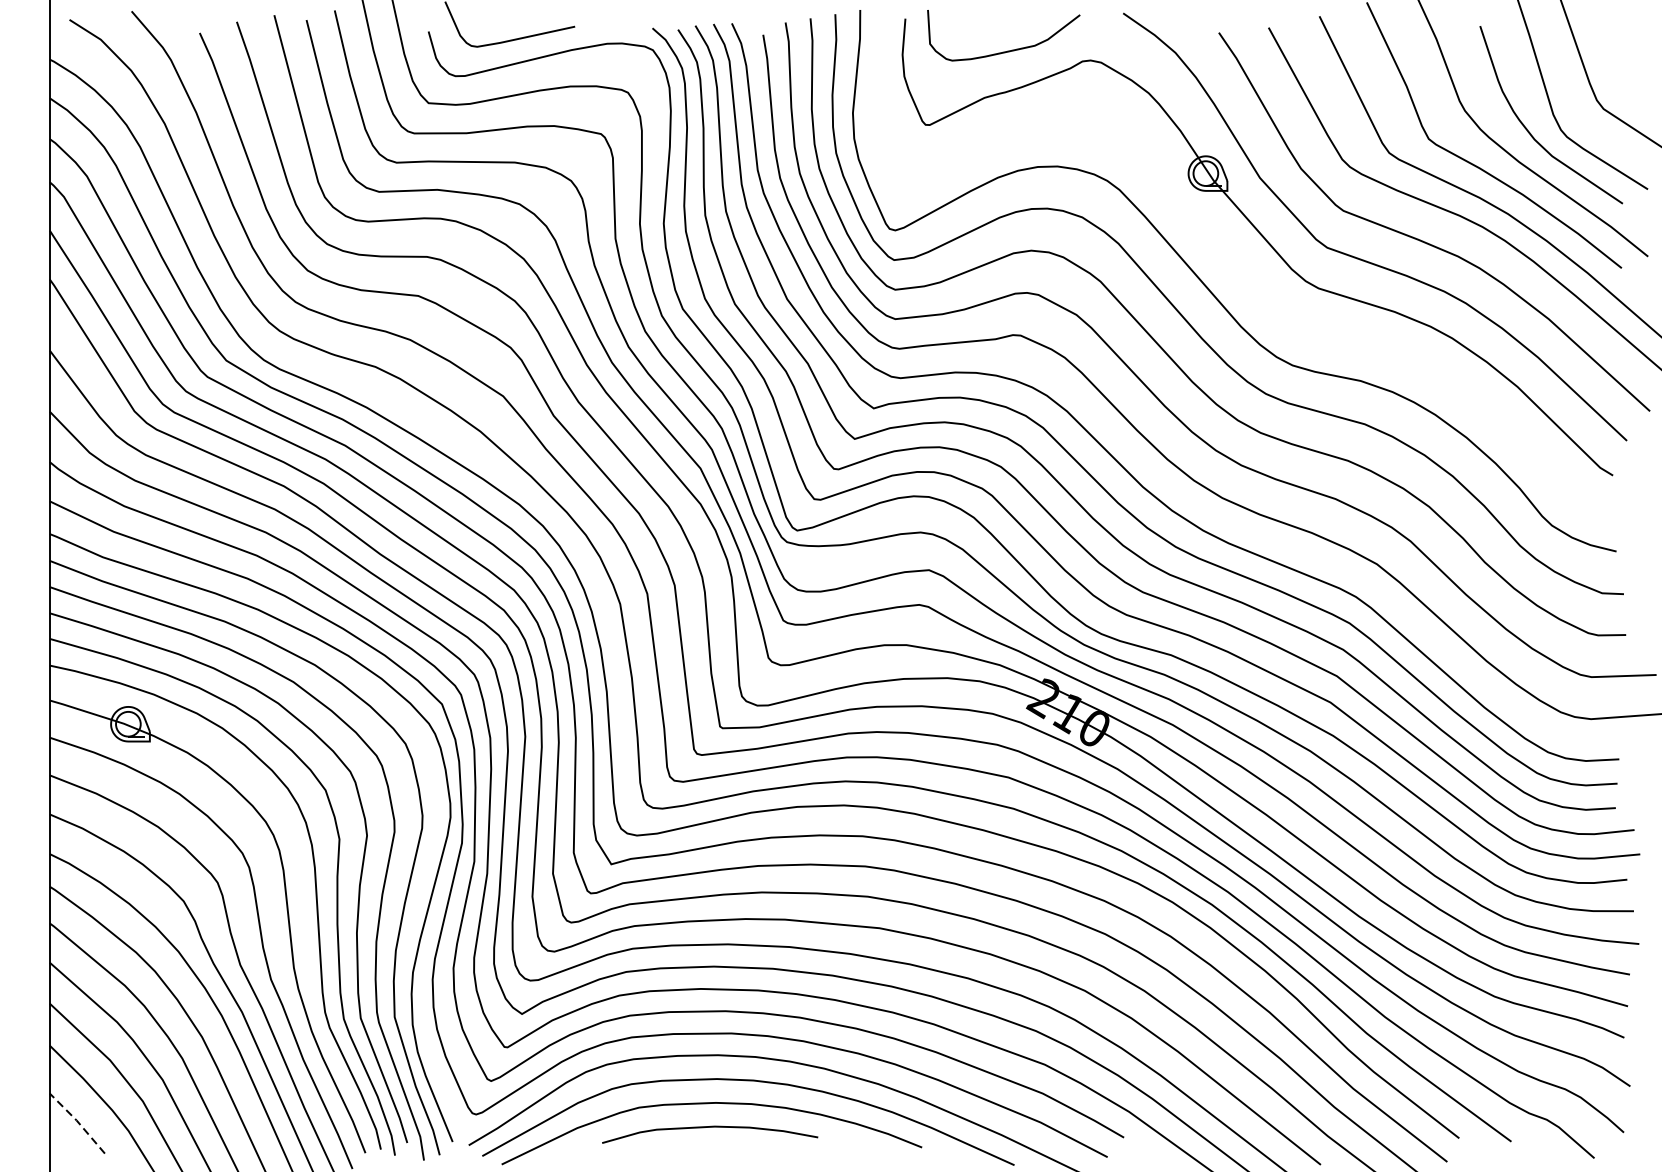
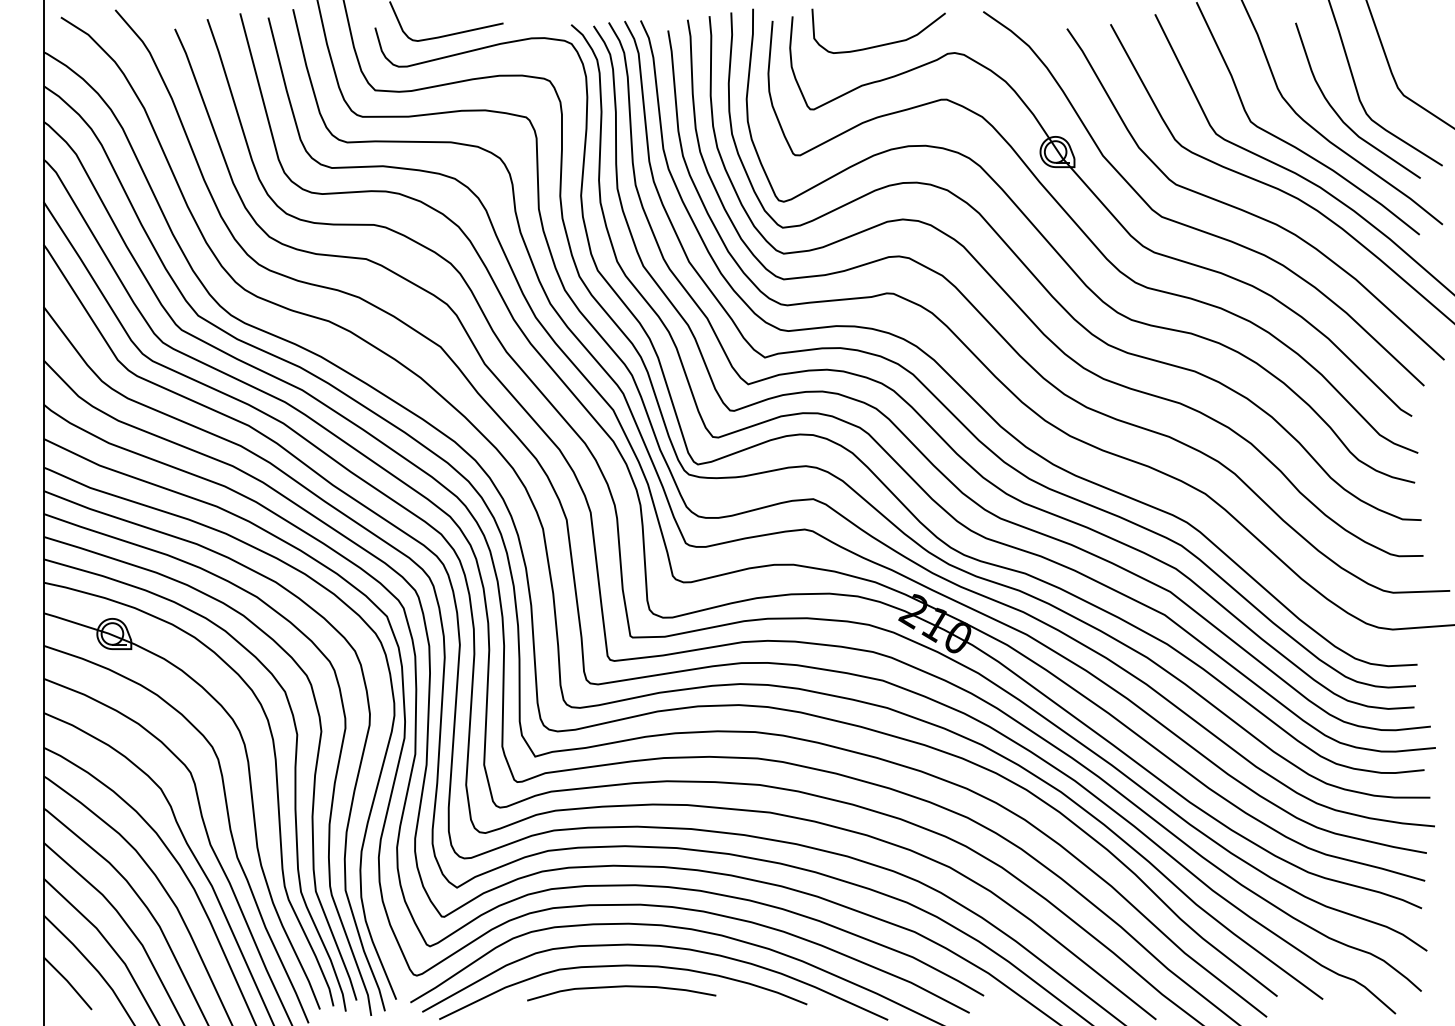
curve: (1245, 272) -> (1090, 238), added
line: (78, 1122) -> (68, 982), dashed -> solid

